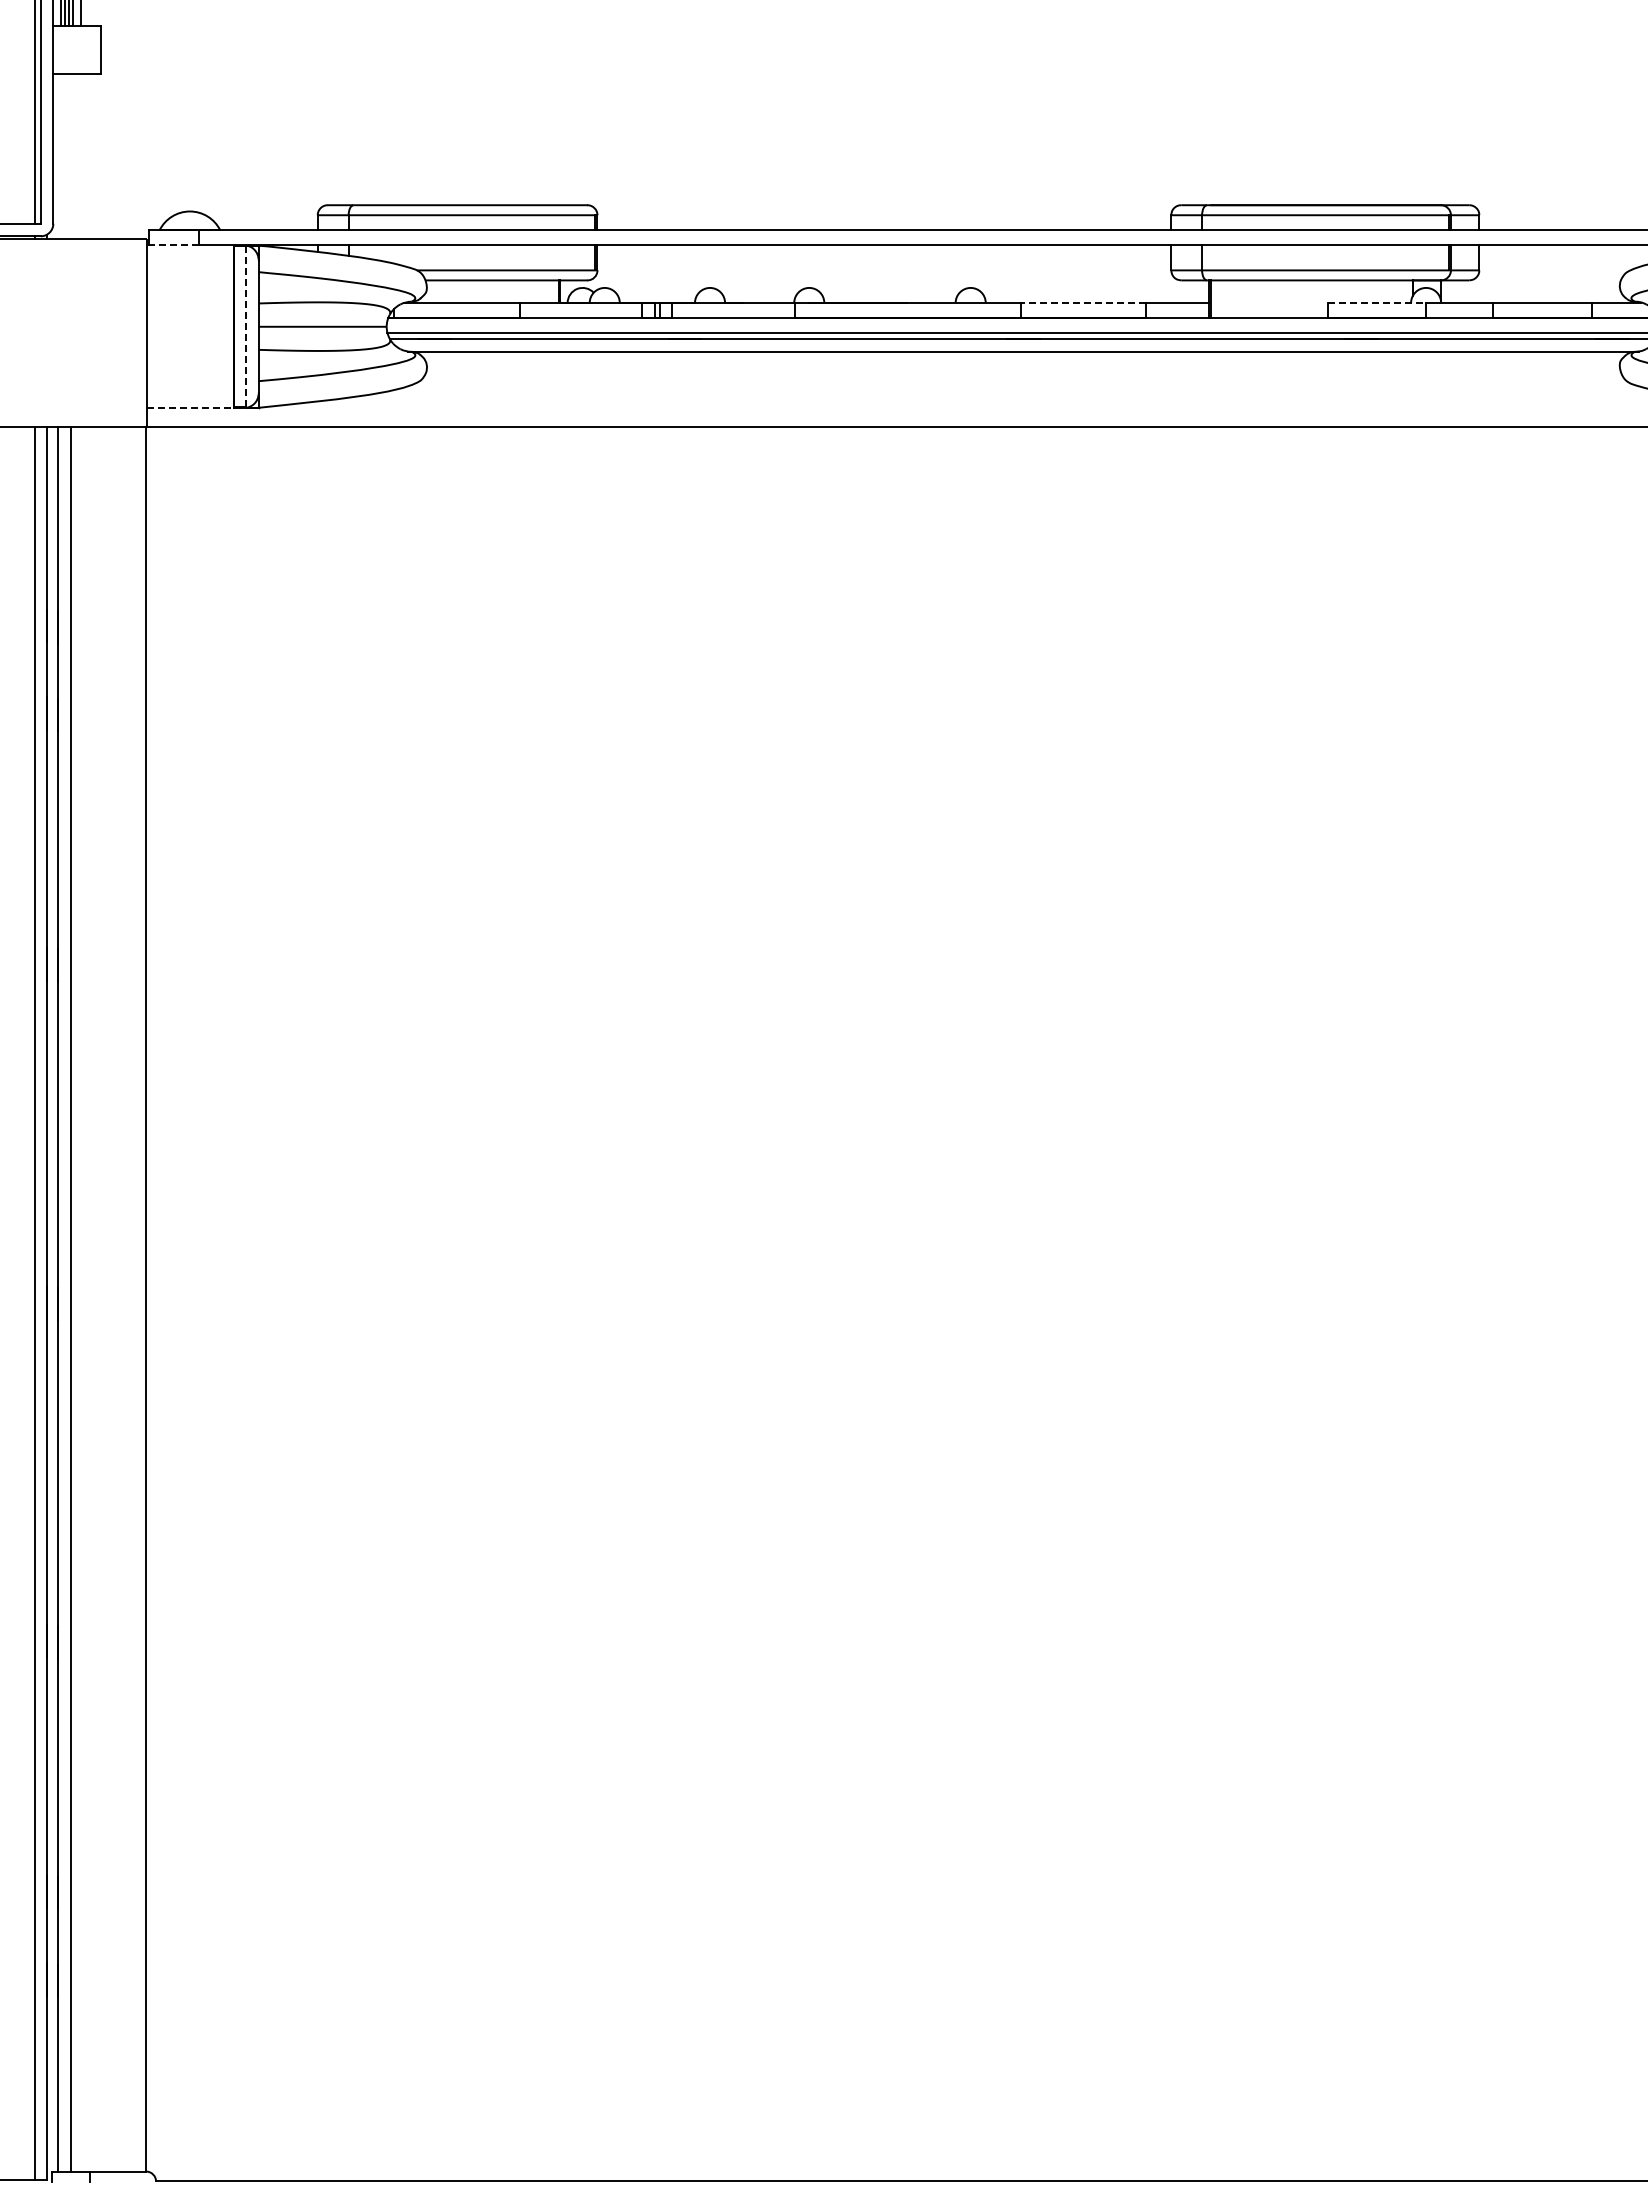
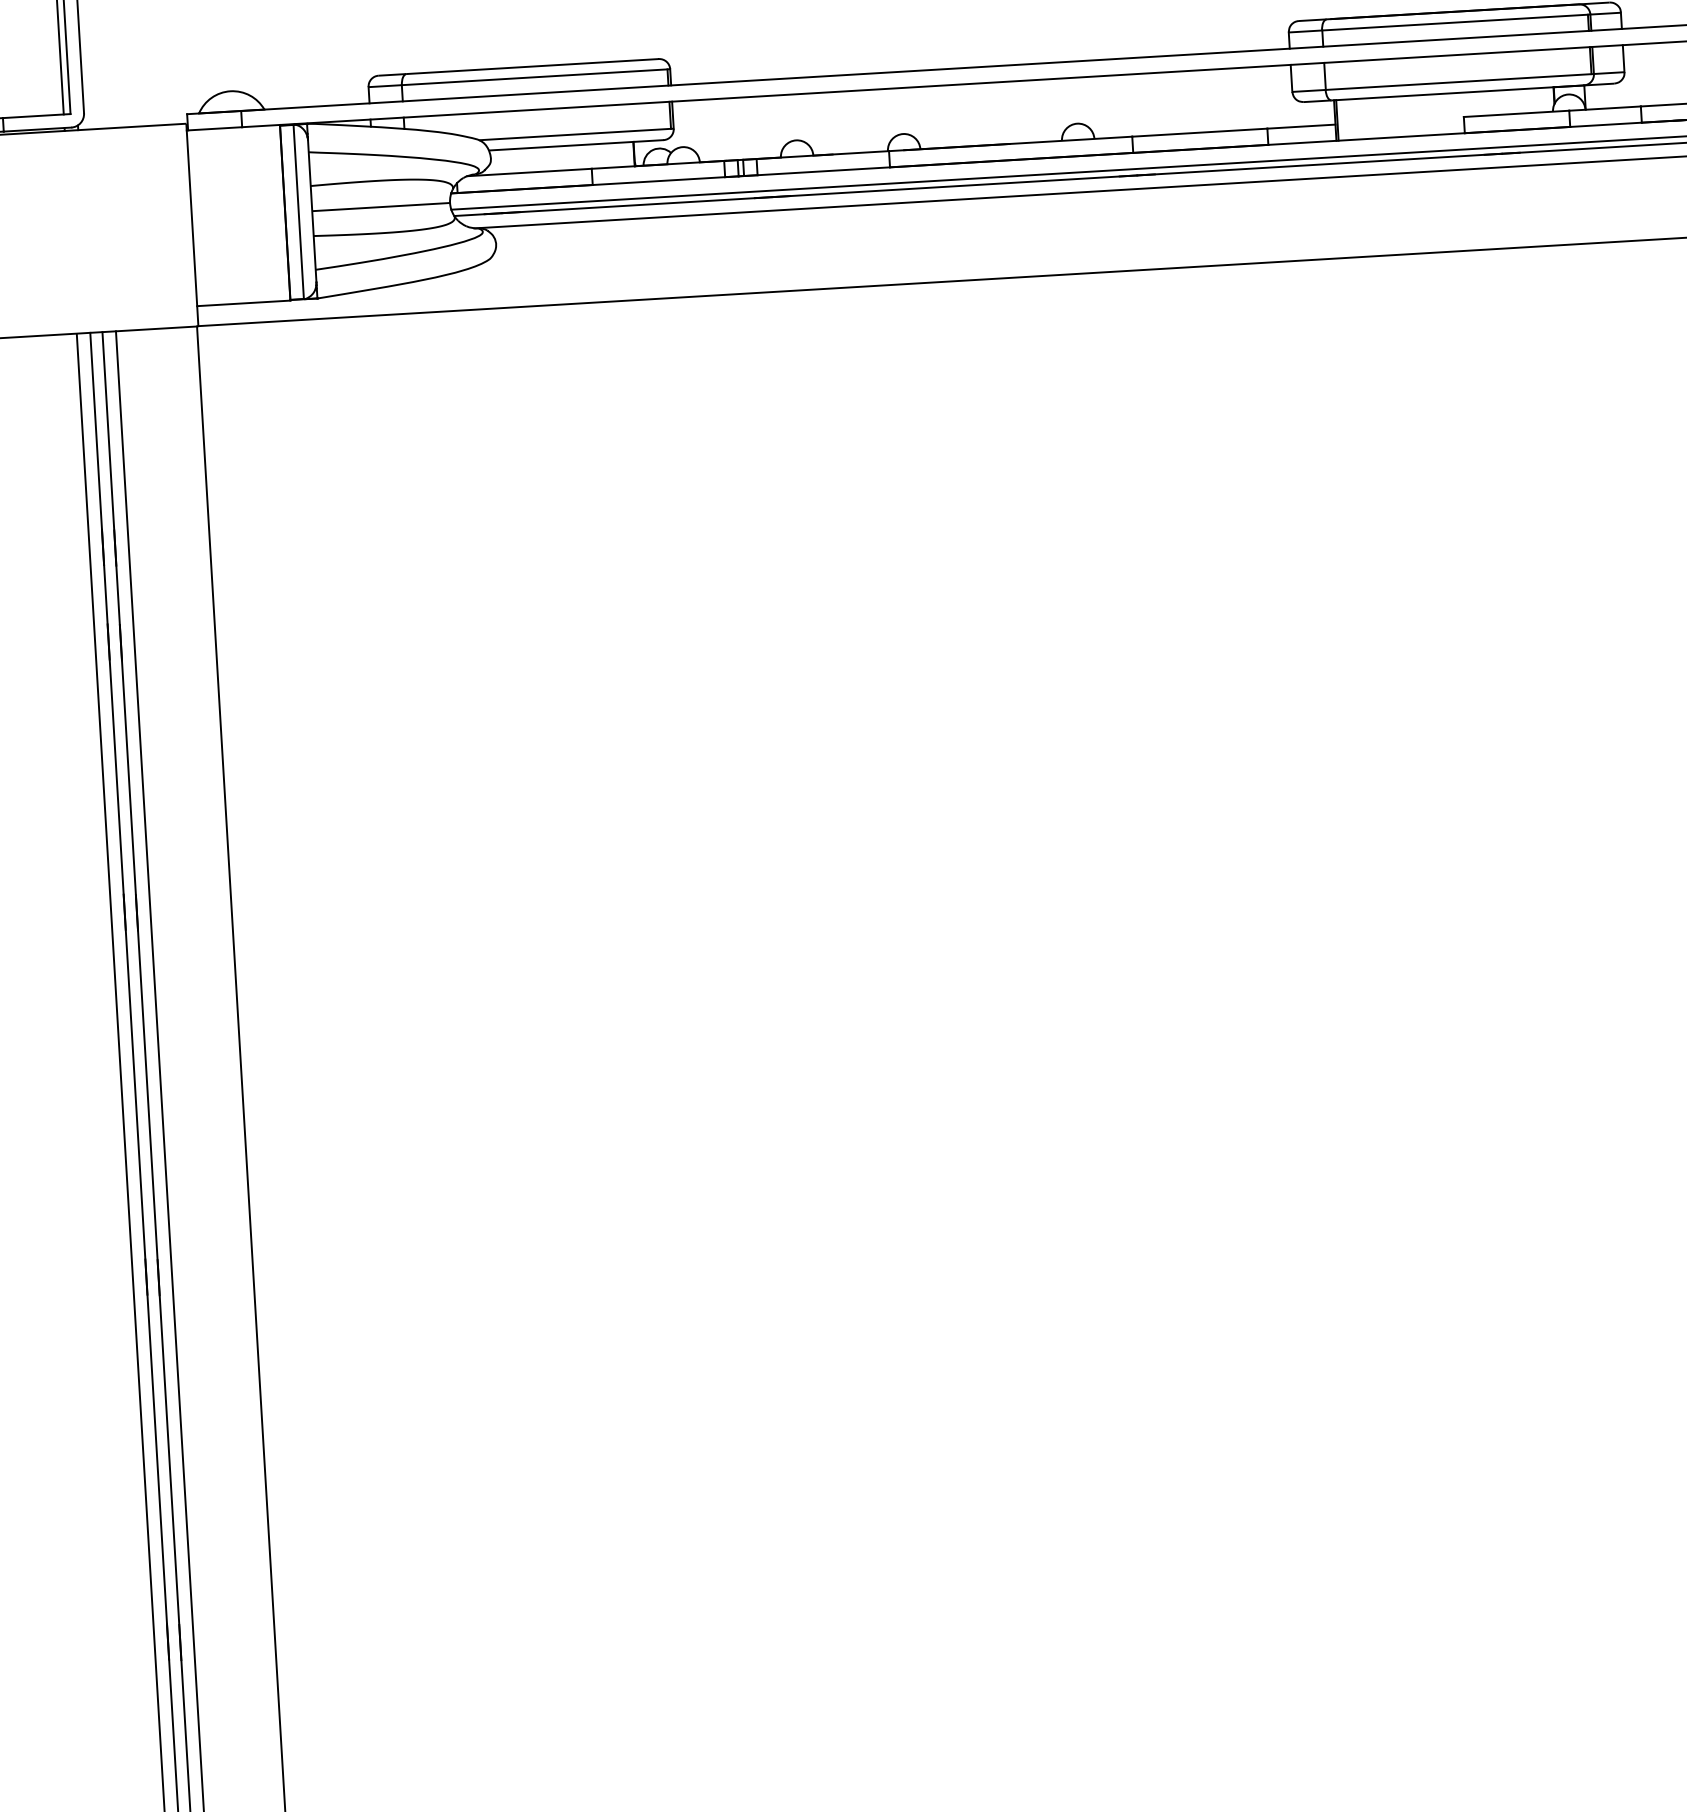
line: (173, 245) -> (214, 129), dashed -> solid
line: (1083, 302) -> (1199, 132), dashed -> solid
line: (1377, 302) -> (1516, 113), dashed -> solid
line: (246, 326) -> (298, 211), dashed -> solid
line: (191, 408) -> (244, 303), dashed -> solid

